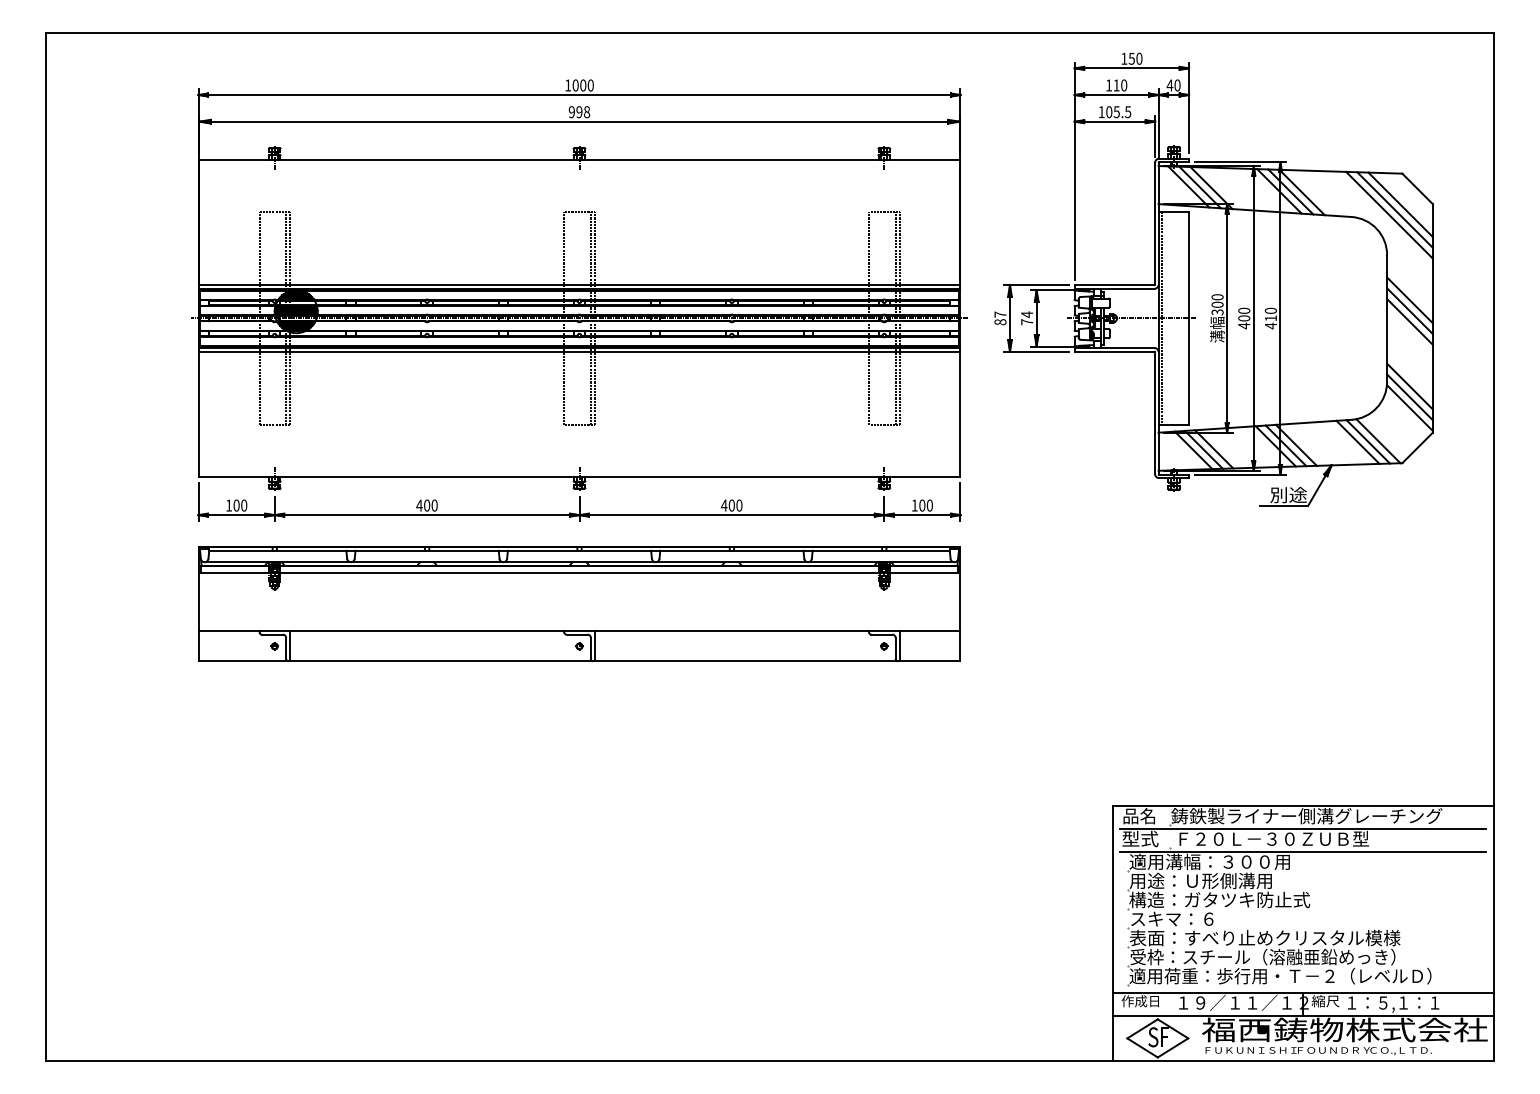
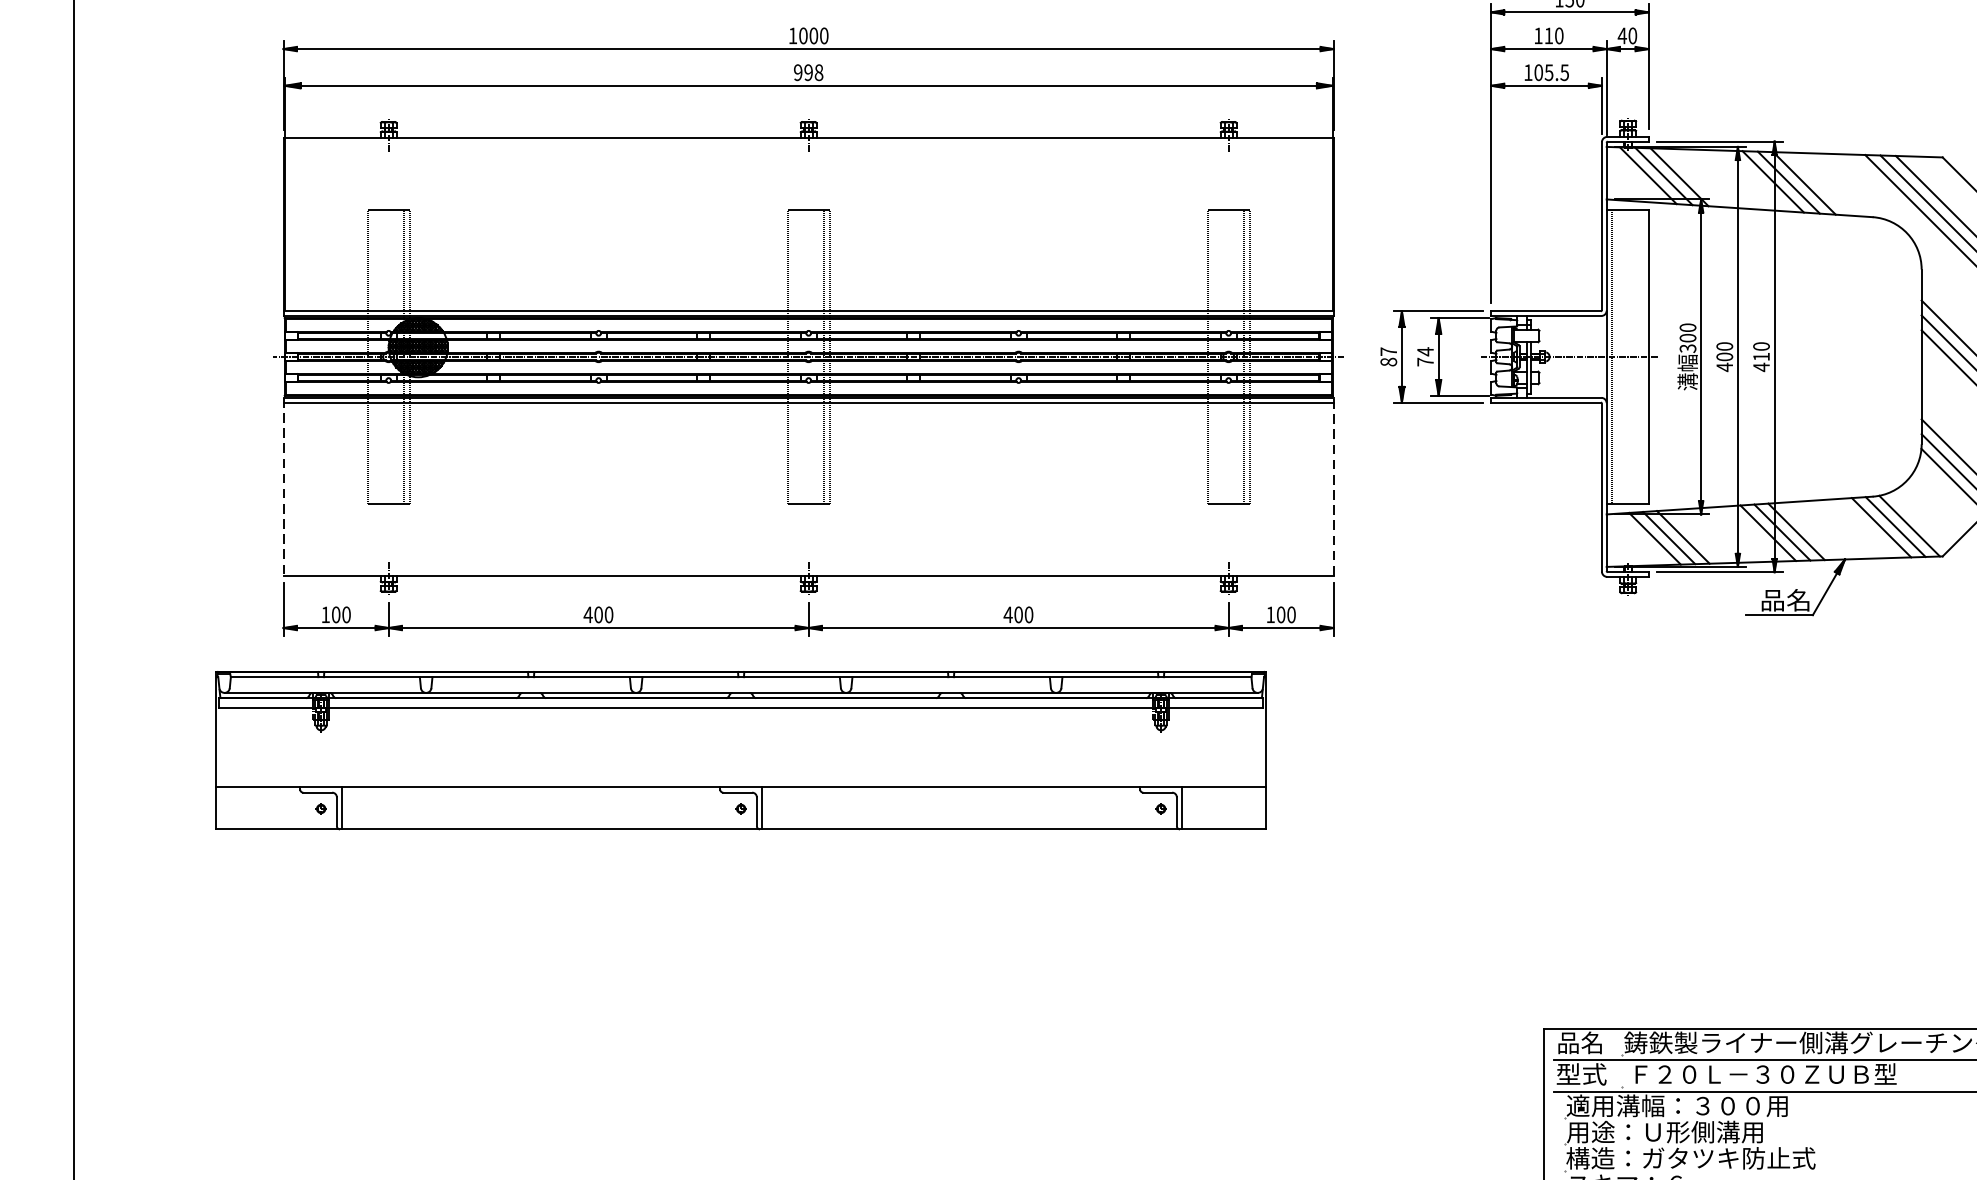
line: (960, 412) -> (1333, 486), solid -> dashed
line: (198, 413) -> (283, 487), solid -> dashed
text: (1288, 494) -> (1785, 599), 別途 -> 品名
part: (579, 604) -> (741, 751), moved

